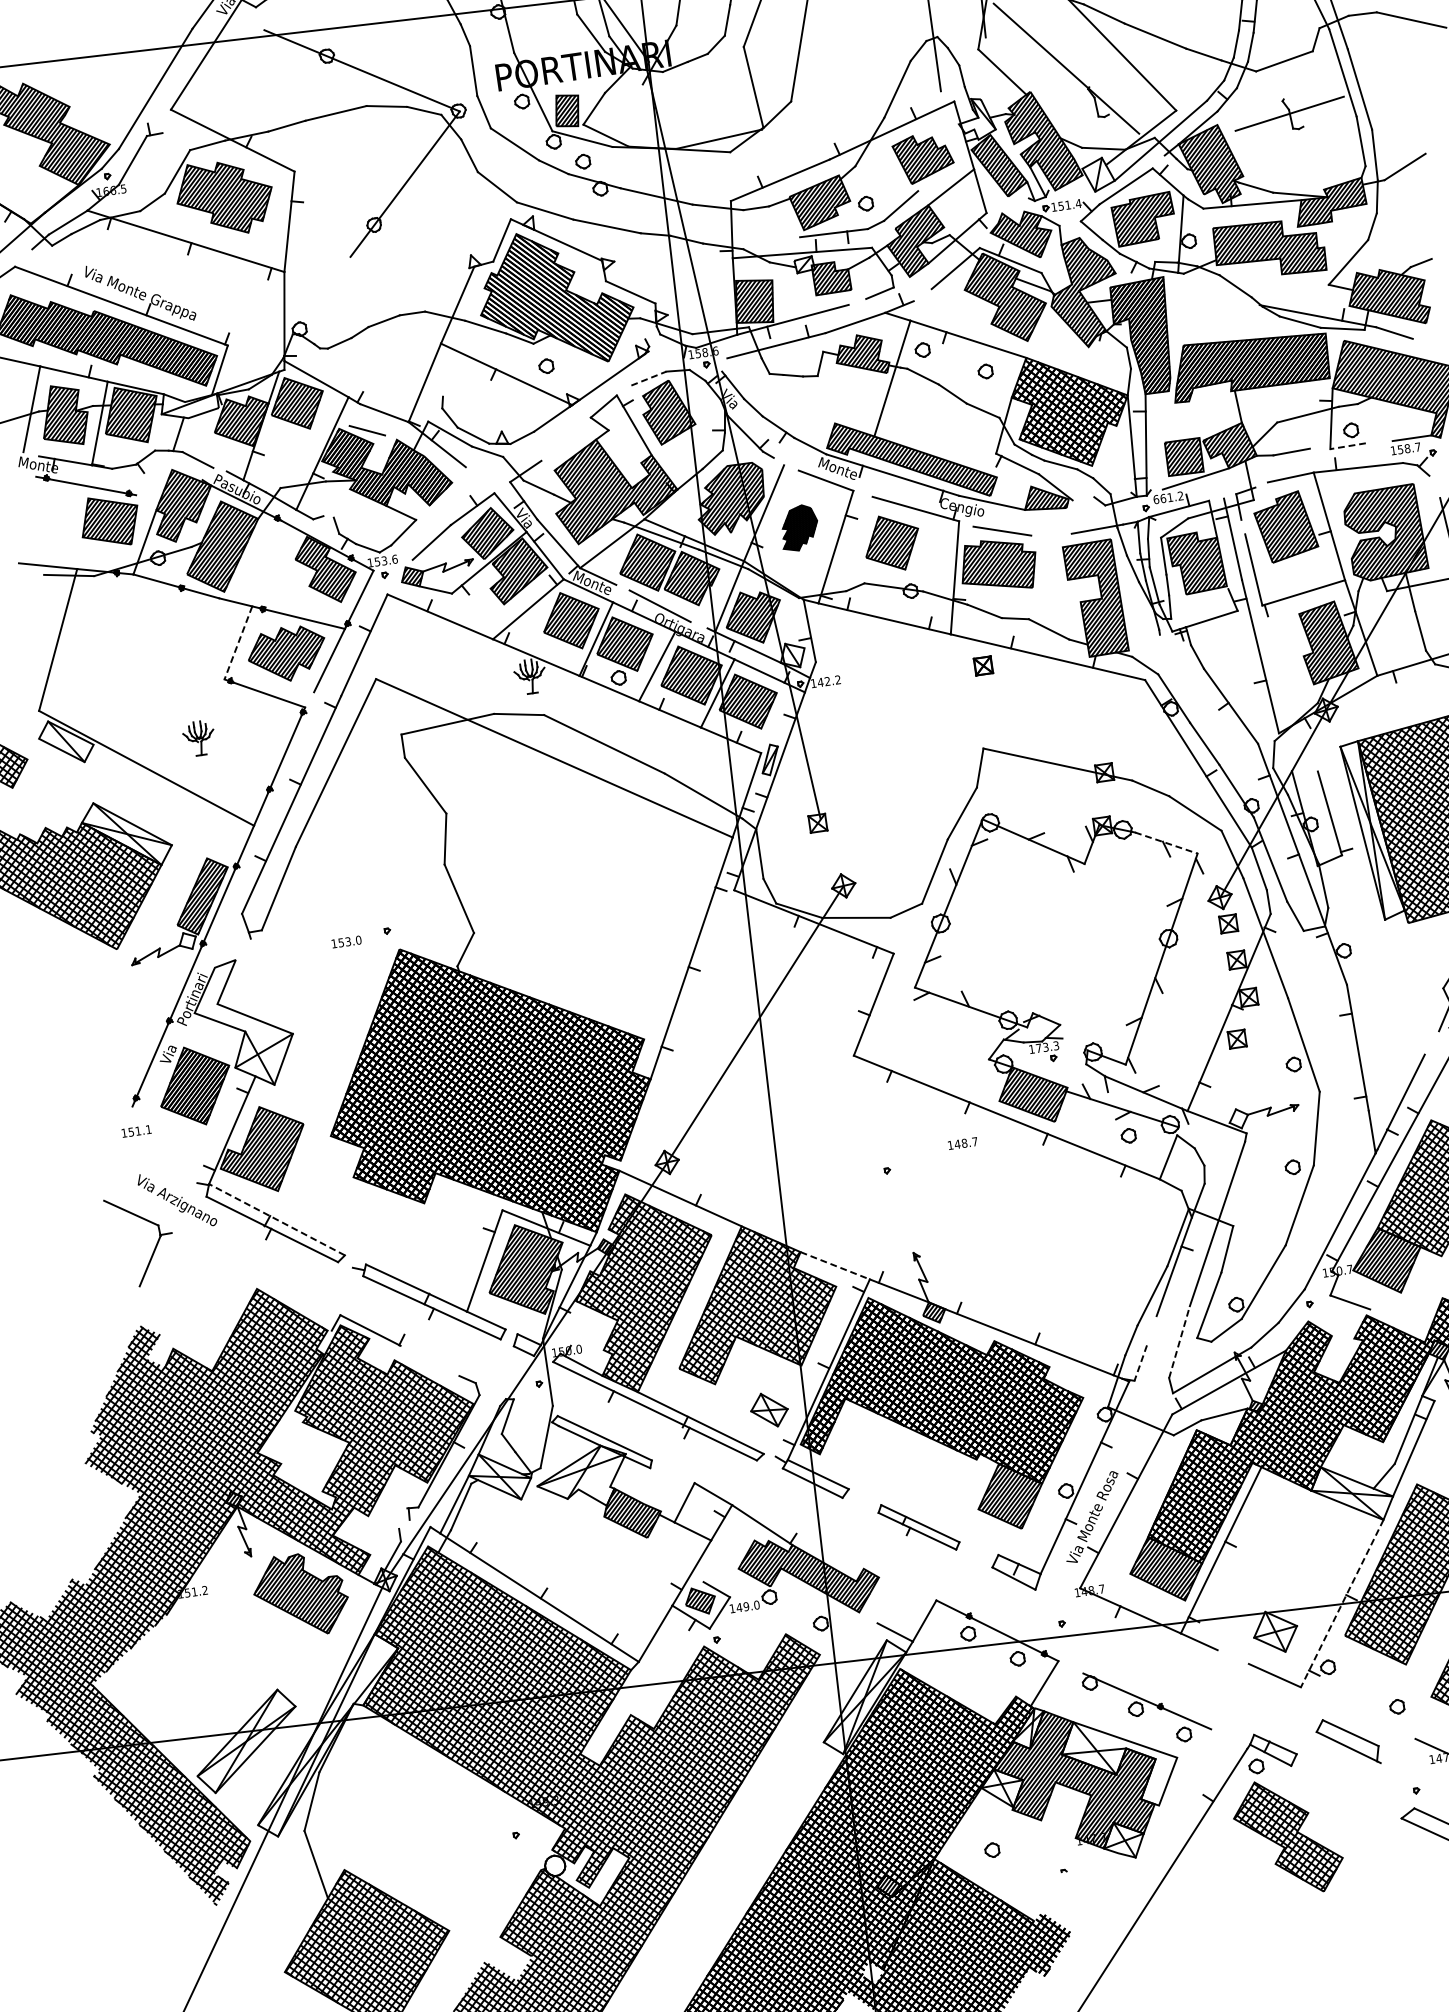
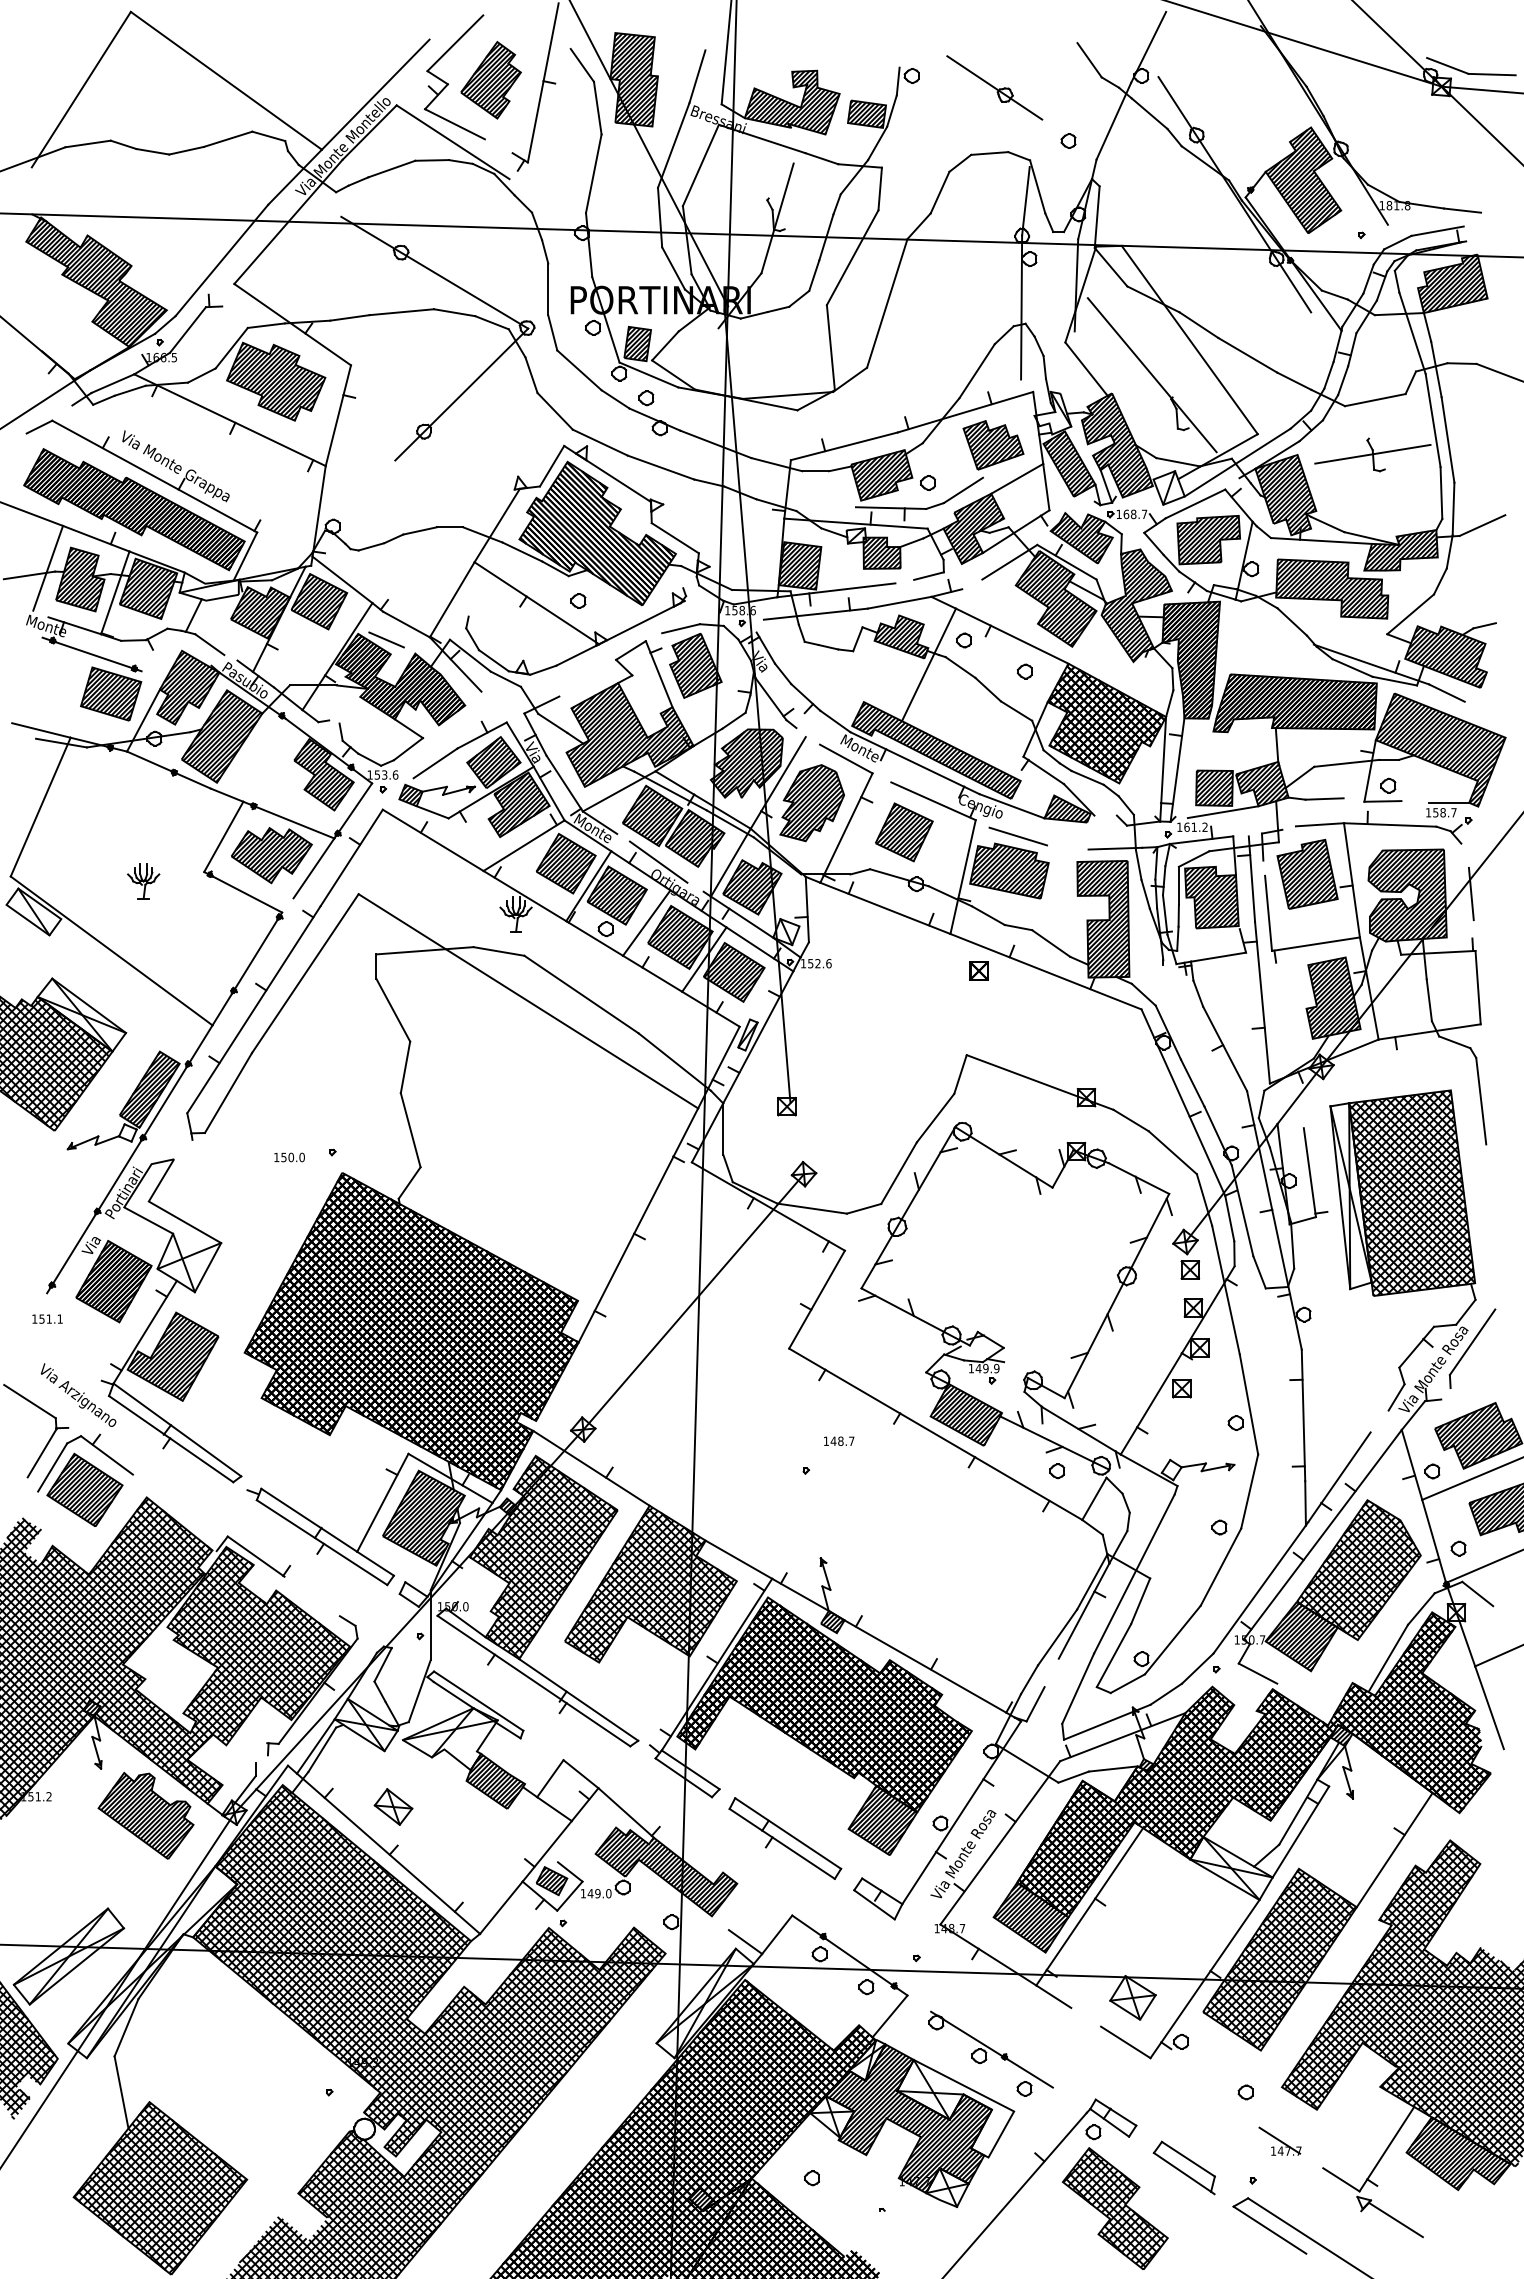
text: (1069, 205) -> (1135, 514), 151.4 -> 168.7
line: (649, 378) -> (681, 628), dashed -> solid
line: (1347, 446) -> (1382, 801), dashed -> solid
text: (1155, 498) -> (1179, 826), 661.2 -> 161.2
part: (798, 528) -> (811, 803), size x1.67
line: (238, 643) -> (223, 837), dashed -> solid
text: (829, 681) -> (819, 963), 142.2 -> 152.6
part: (199, 738) -> (143, 881), moved
line: (1165, 843) -> (1138, 1178), dashed -> solid
text: (348, 941) -> (291, 1157), 153.0 -> 150.0
text: (1047, 1046) -> (987, 1368), 173.3 -> 149.9
text: (963, 1142) -> (839, 1440), moved
line: (277, 1219) -> (177, 1429), dashed -> solid
line: (835, 1266) -> (739, 1560), dashed -> solid
part: (195, 1280) -> (85, 1479), added
line: (1179, 1341) -> (1078, 1688), dashed -> solid
line: (1140, 1363) -> (1035, 1704), dashed -> solid
part: (769, 1409) -> (393, 1806), moved
part: (919, 1527) -> (785, 1838), size x1.43
line: (1341, 1604) -> (1204, 1979), dashed -> solid
part: (1347, 1741) -> (1183, 2167), moved

